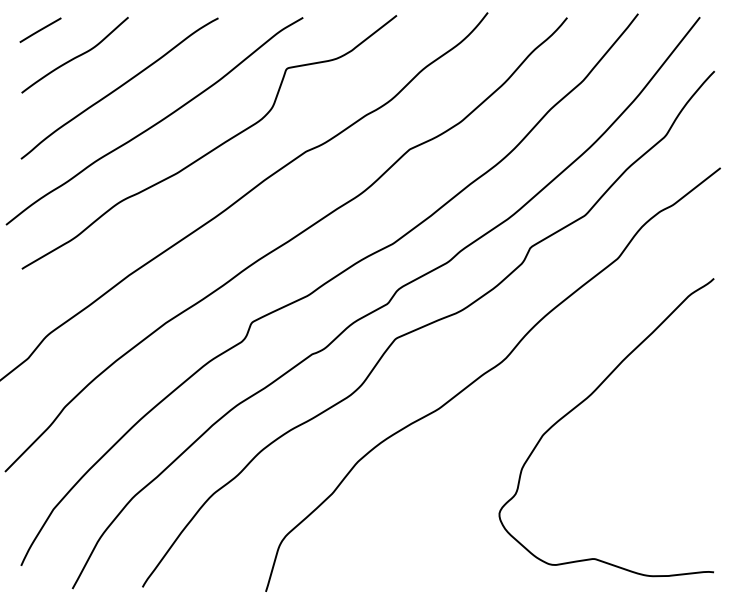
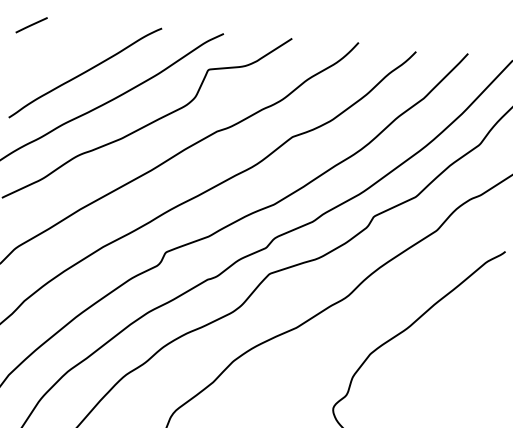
curve: (75, 56) -> (55, 46), removed

